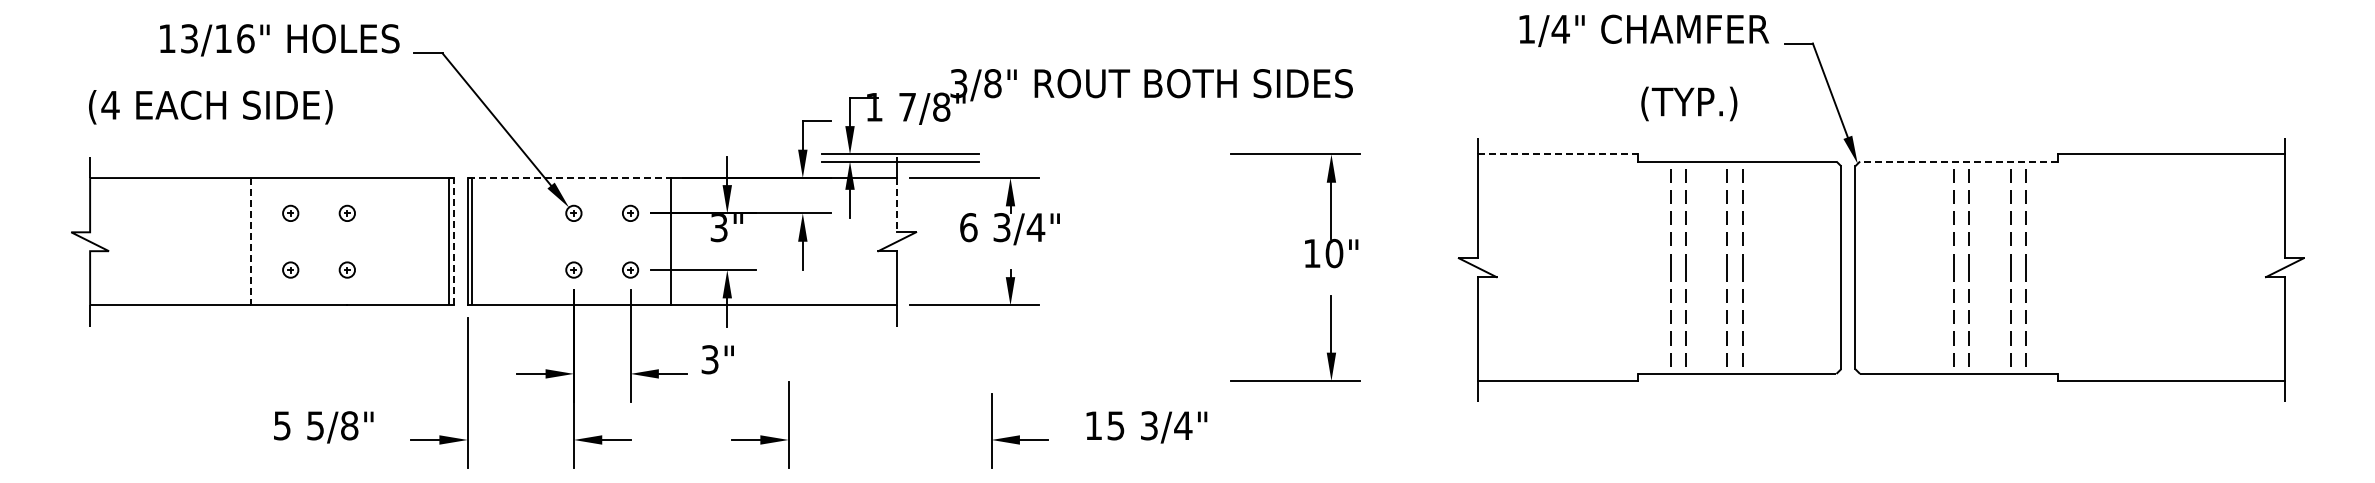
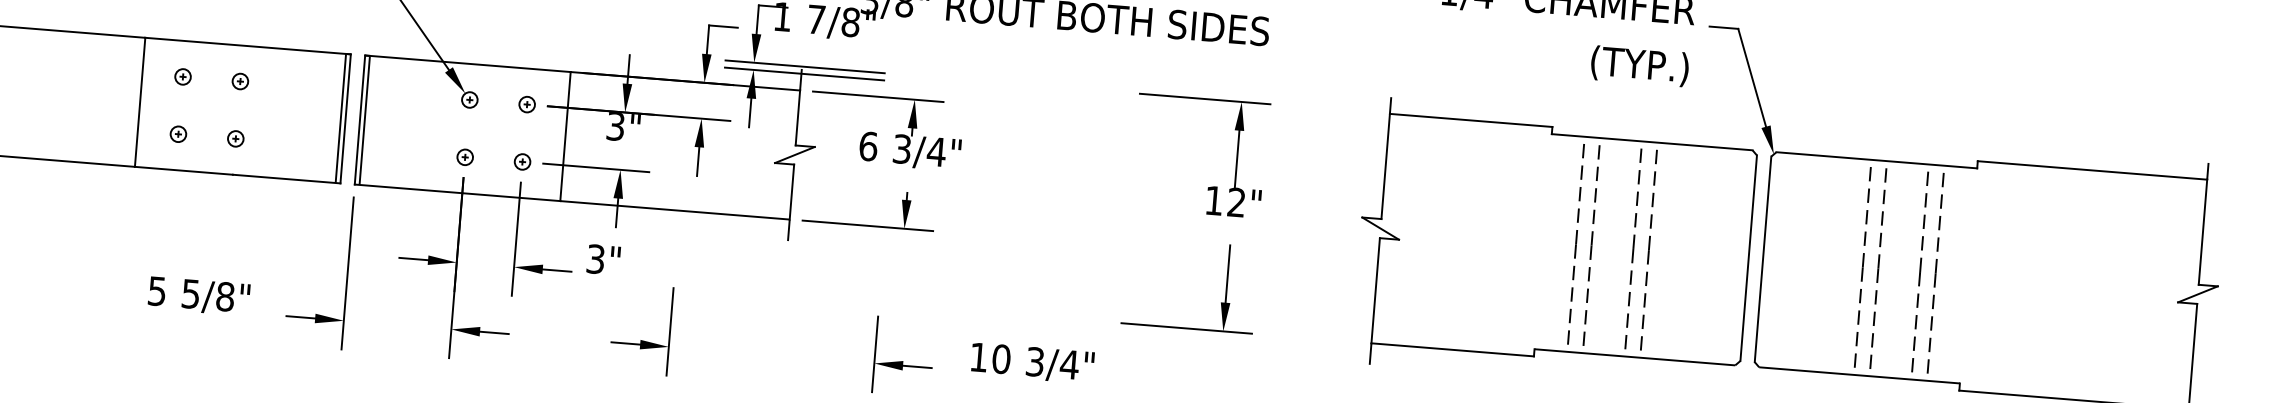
text: (1689, 103) -> (1640, 65), moved
line: (1558, 154) -> (1471, 120), dashed -> solid
line: (1958, 161) -> (1876, 160), dashed -> solid
line: (569, 178) -> (468, 64), dashed -> solid
line: (897, 205) -> (798, 118), dashed -> solid
line: (250, 241) -> (140, 102), dashed -> solid
line: (453, 241) -> (345, 118), dashed -> solid
text: (1334, 253) -> (1236, 202), 10" -> 12"
text: (1115, 425) -> (1000, 358), 15 -> 10

